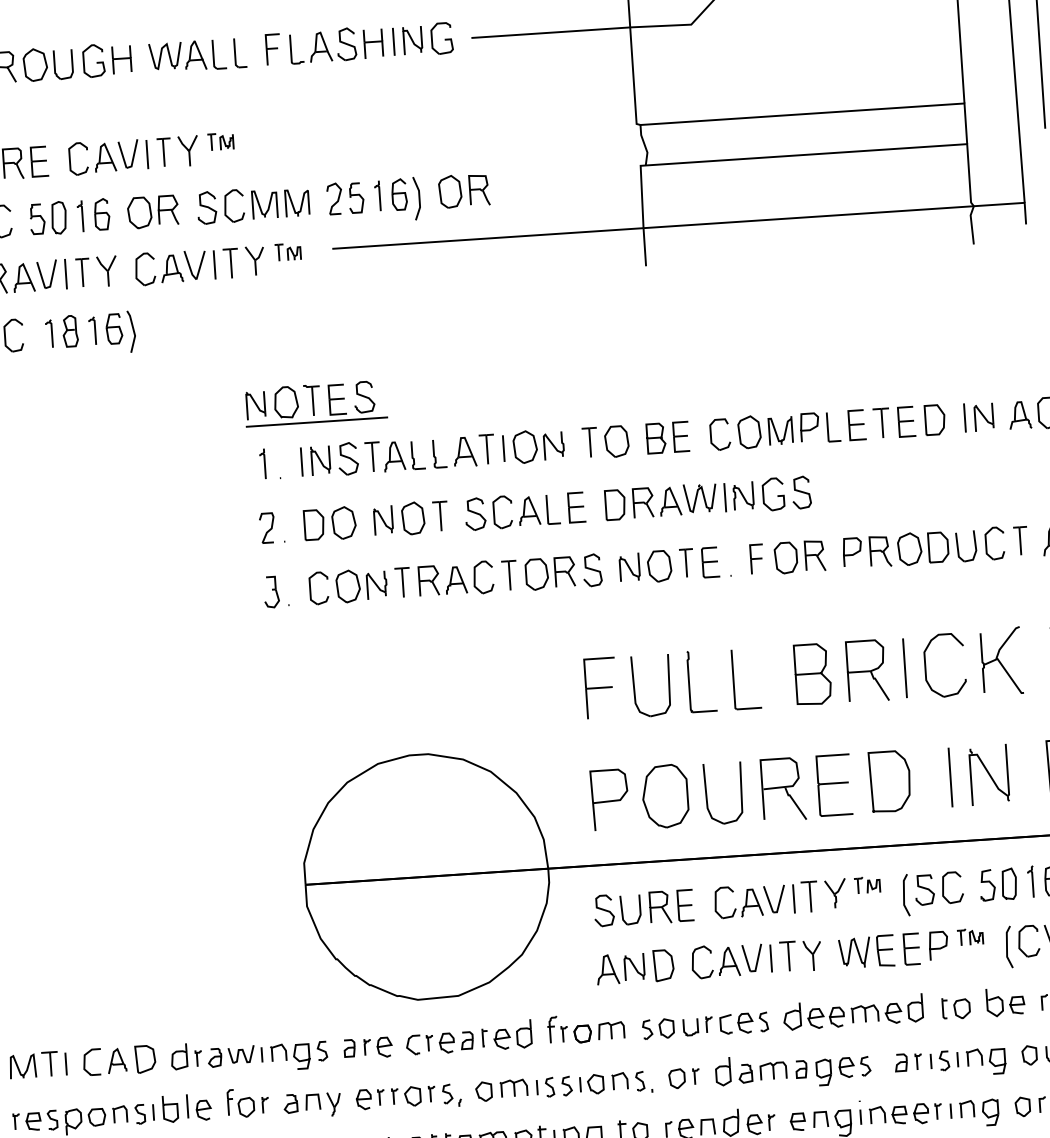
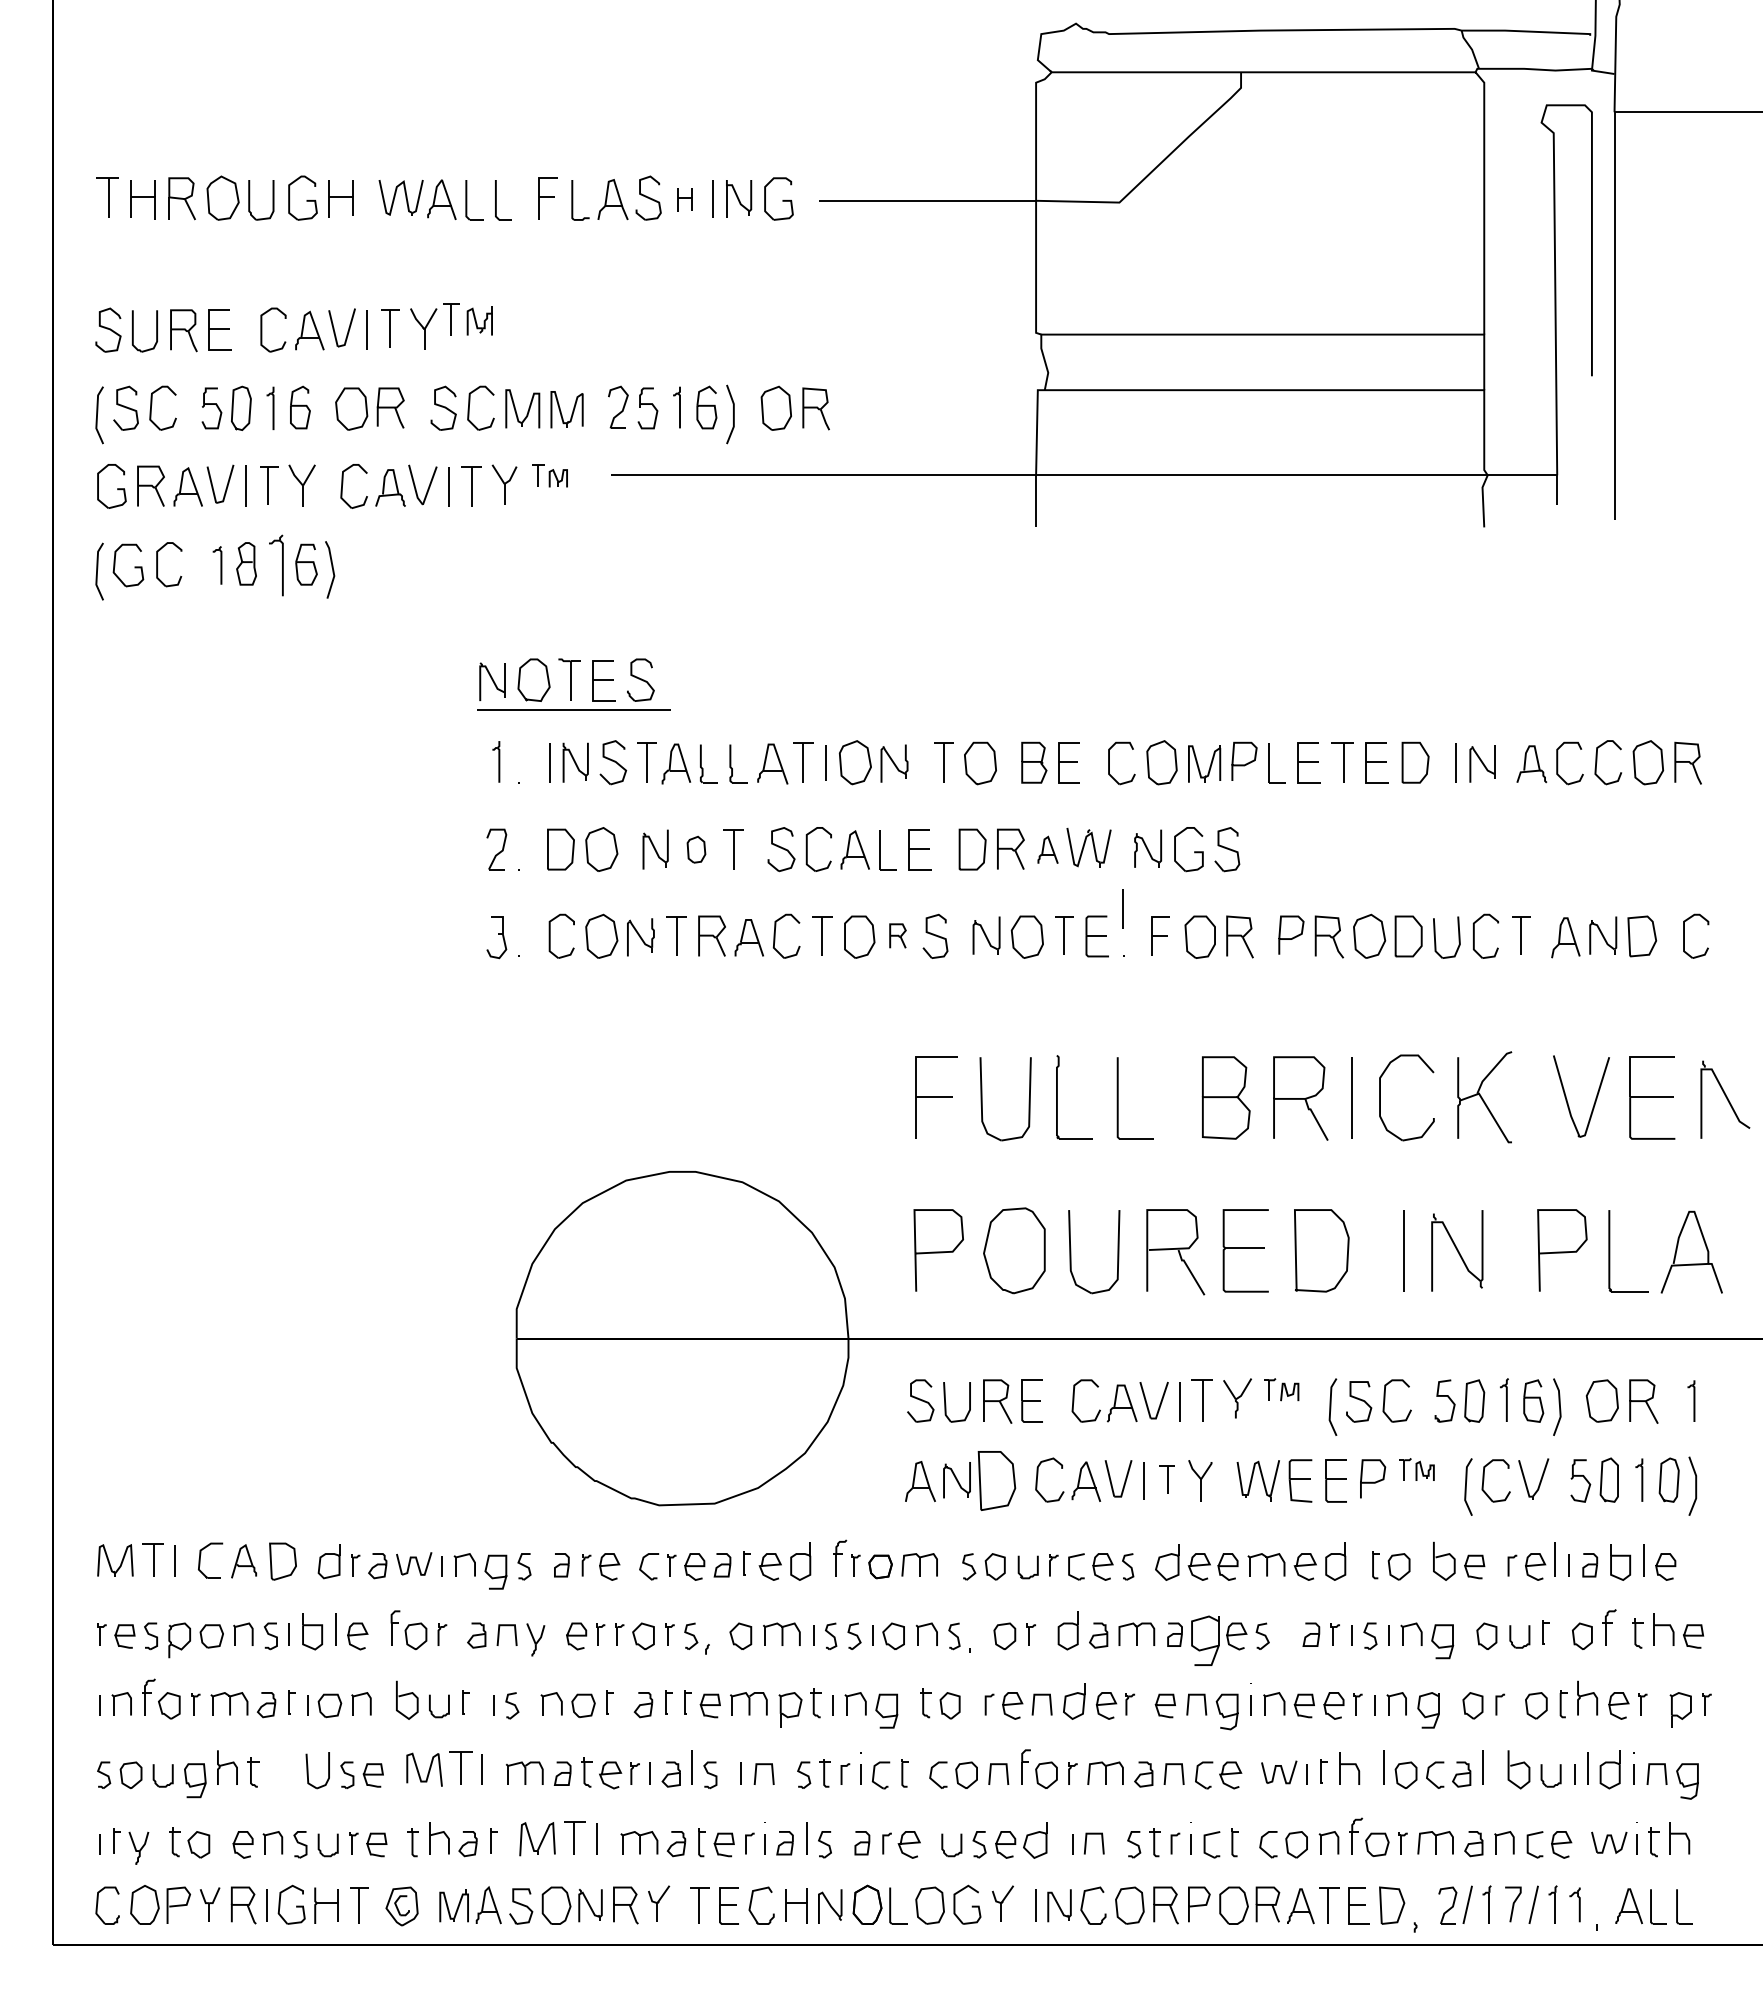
part: (372, 43) -> (684, 199), size x0.6
part: (220, 141) -> (468, 319), size x1.4
part: (92, 331) -> (276, 565), size x1.6
line: (724, 497) -> (1122, 908), moved
part: (670, 501) -> (1047, 849), size x0.7
part: (413, 518) -> (696, 849), size x0.6
part: (564, 571) -> (897, 935), size x0.6
part: (788, 956) -> (1167, 1479), size x0.7
part: (663, 965) -> (996, 1480), size x1.4
part: (824, 1072) -> (1205, 1640), size x1.4

